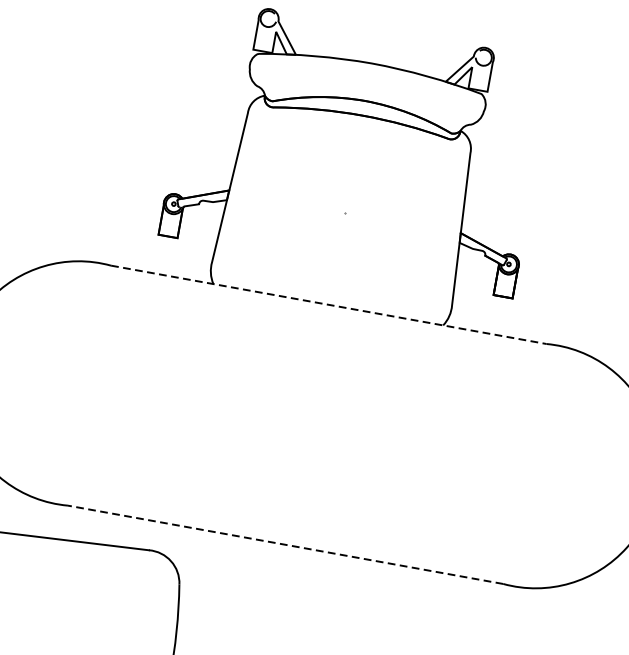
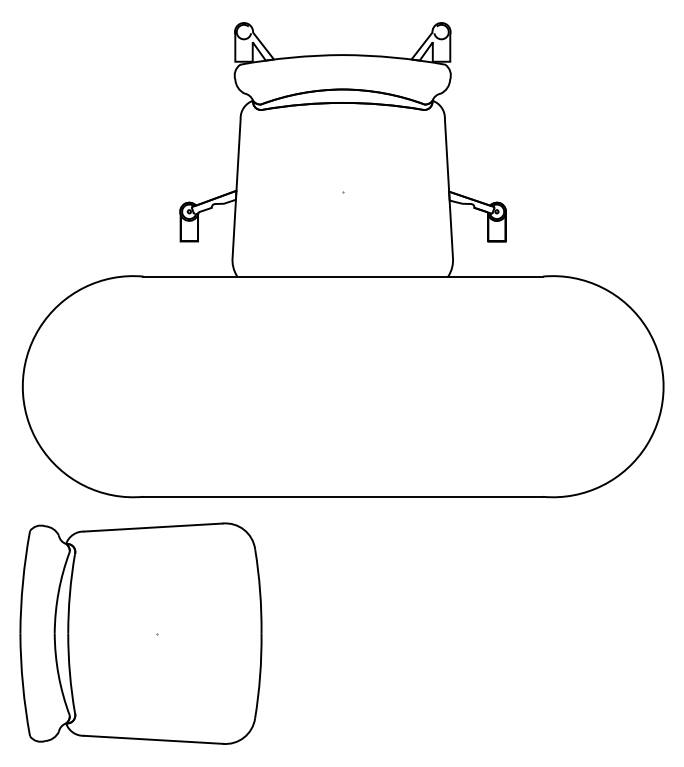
line: (329, 304) -> (343, 276), dashed -> solid
line: (285, 544) -> (343, 496), dashed -> solid

